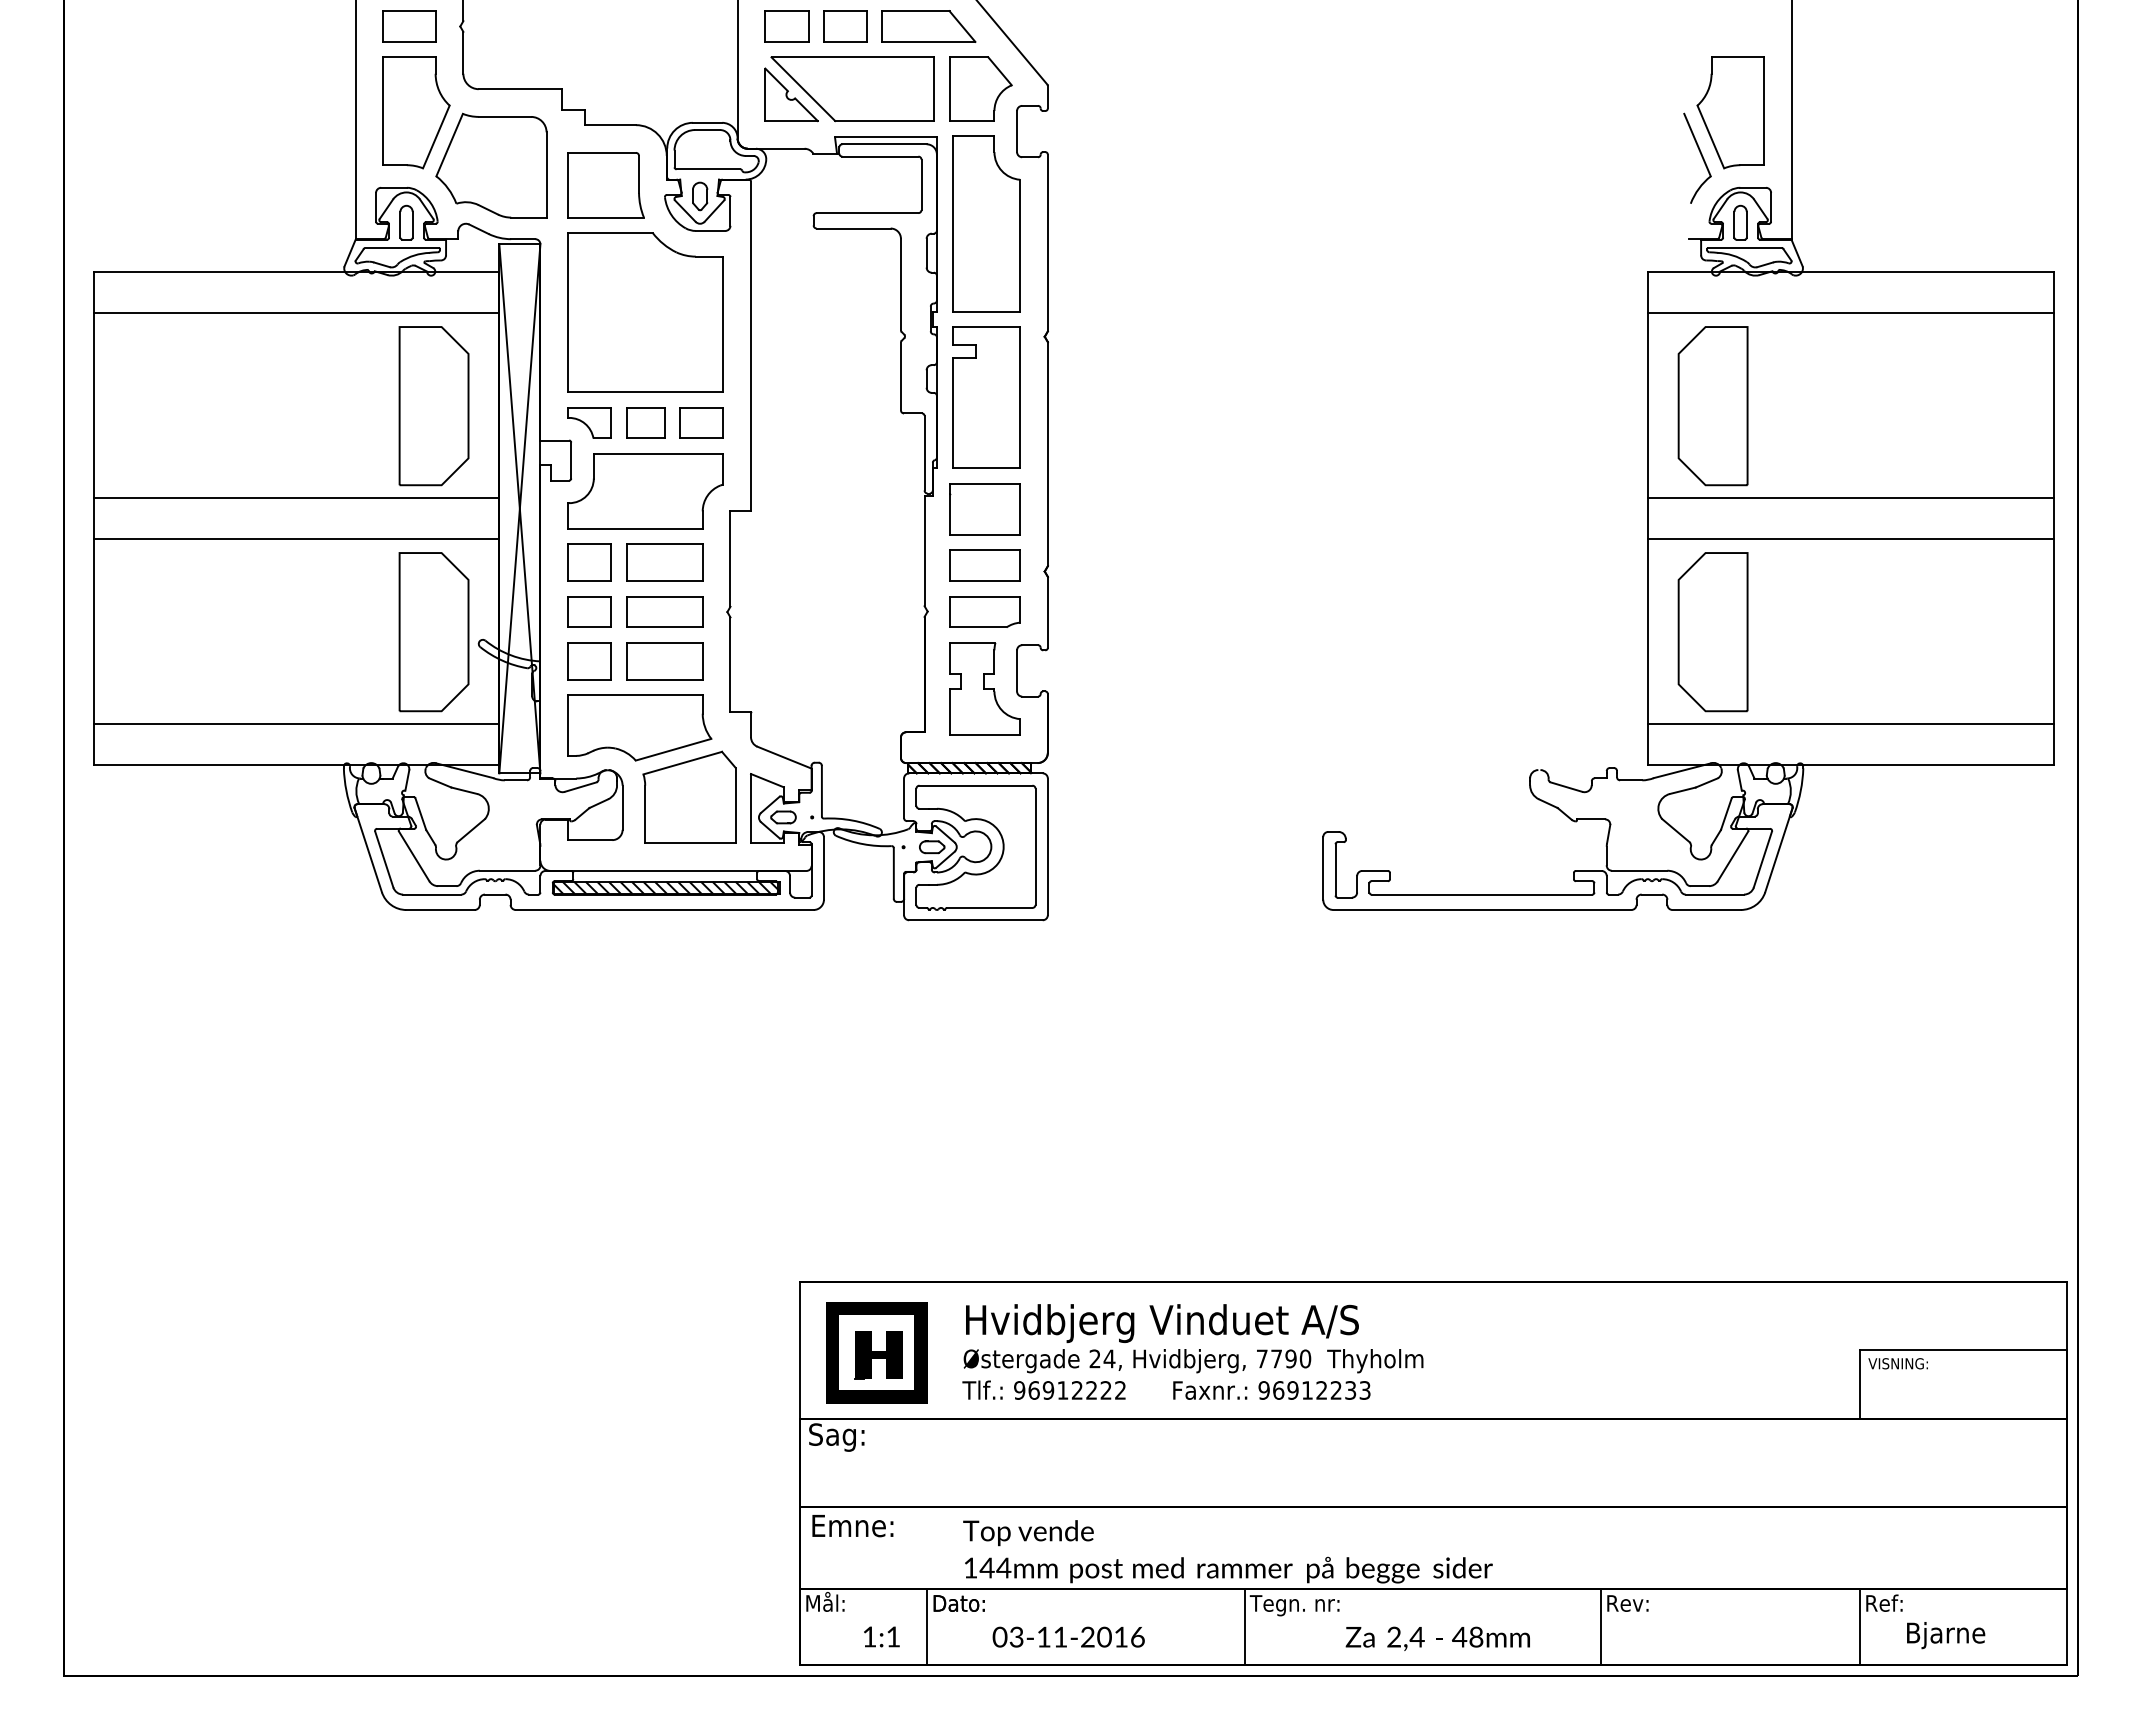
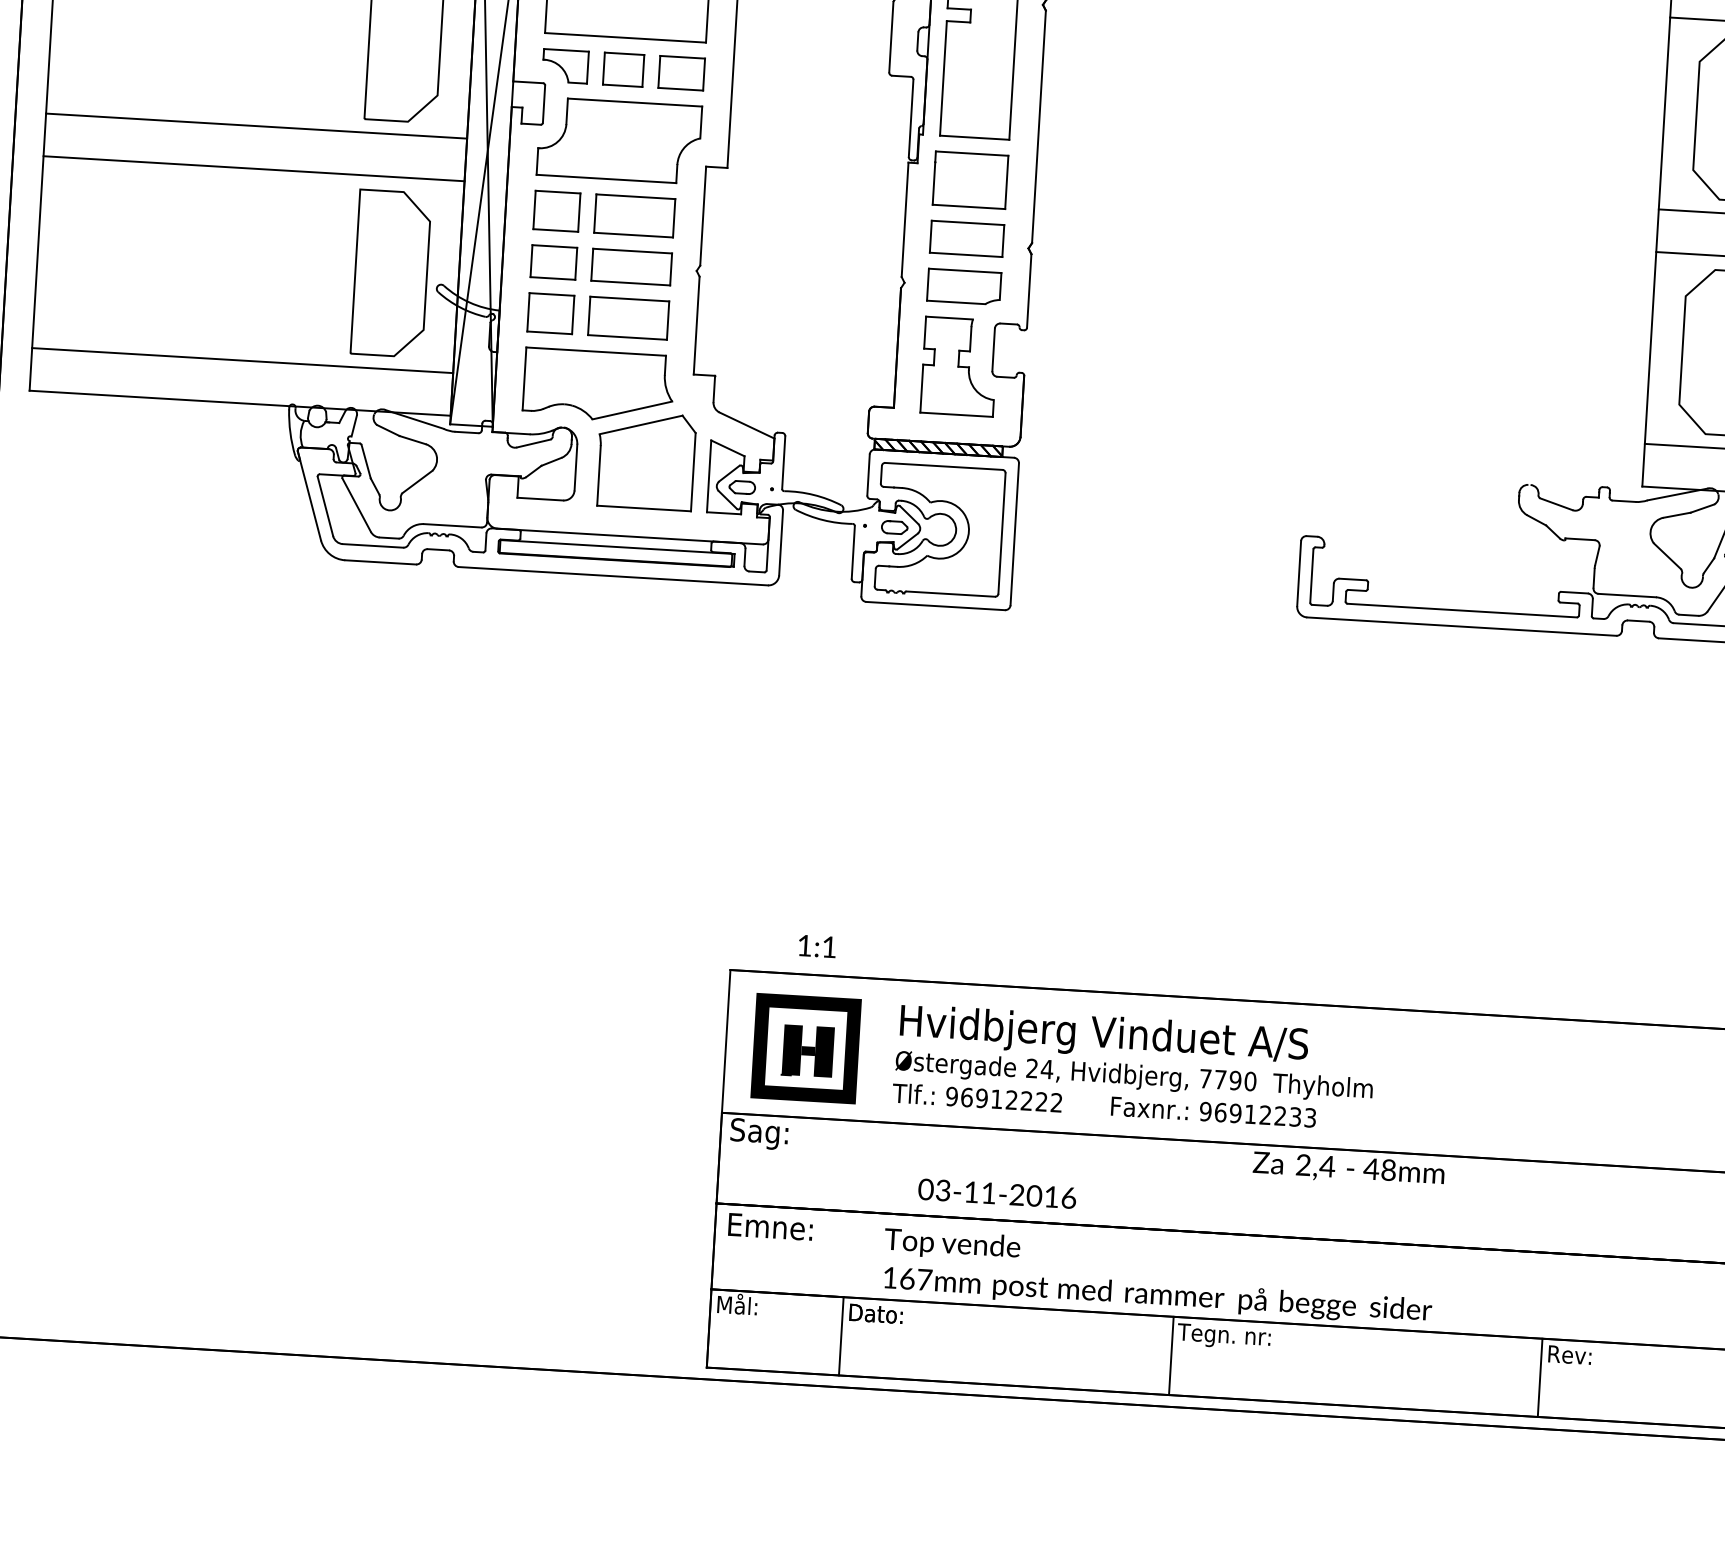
hatch: (666, 887) -> (616, 552), removed
text: (995, 1567) -> (916, 1278), 144mm -> 167mm
text: (881, 1636) -> (817, 945), moved
text: (1068, 1636) -> (997, 1193), moved
text: (1437, 1638) -> (1348, 1169), moved

